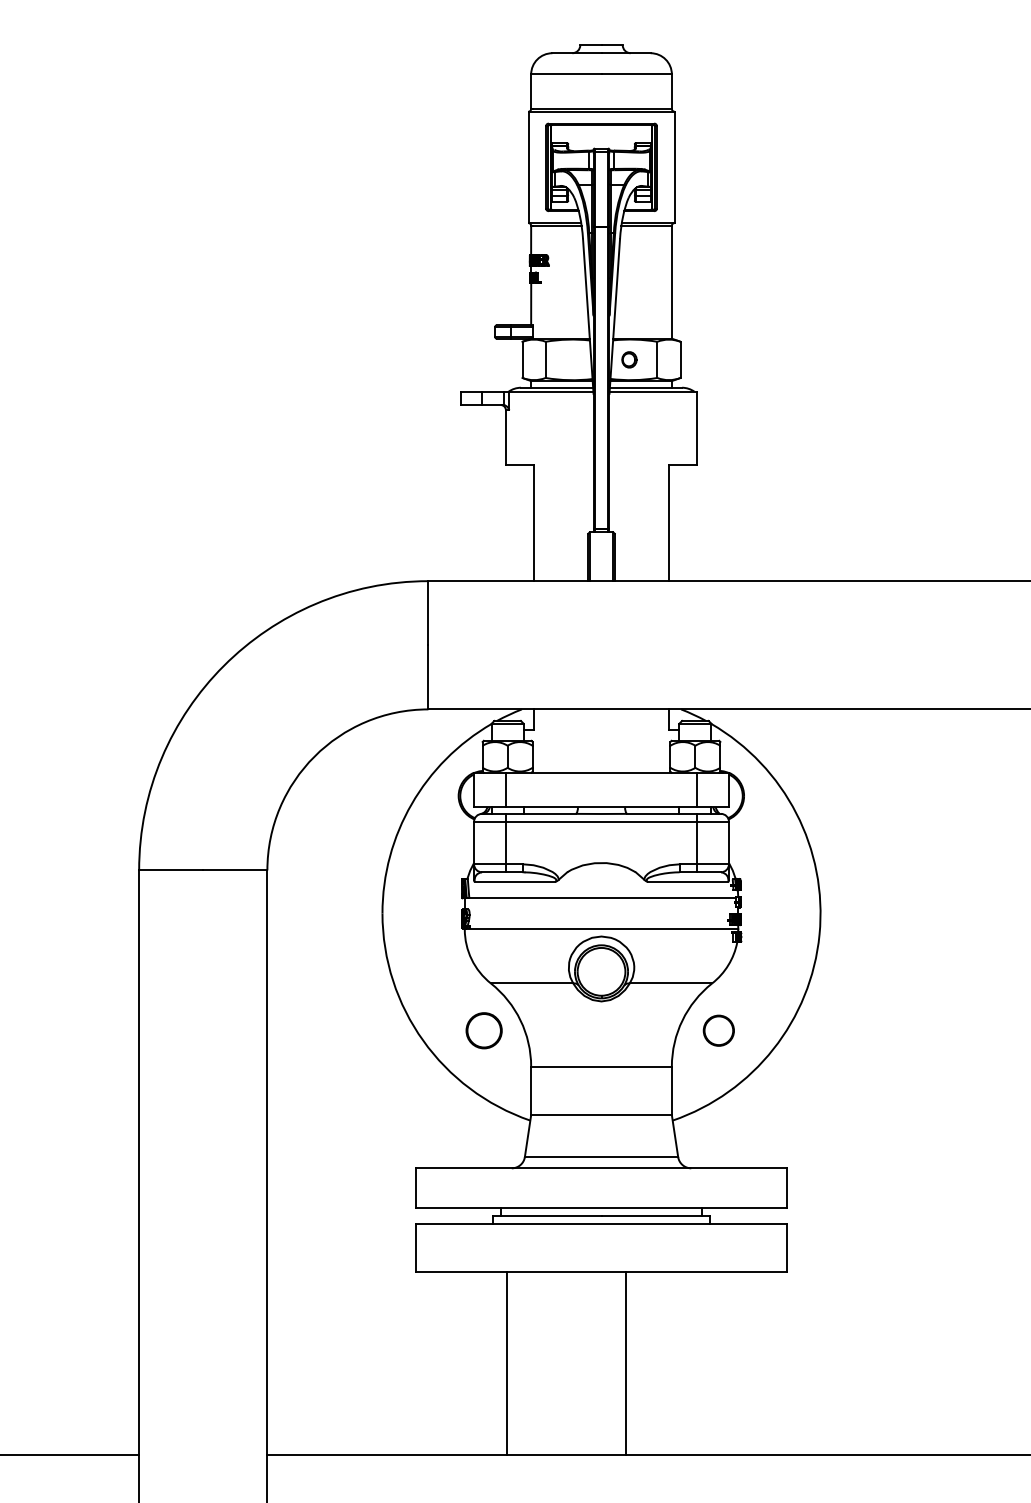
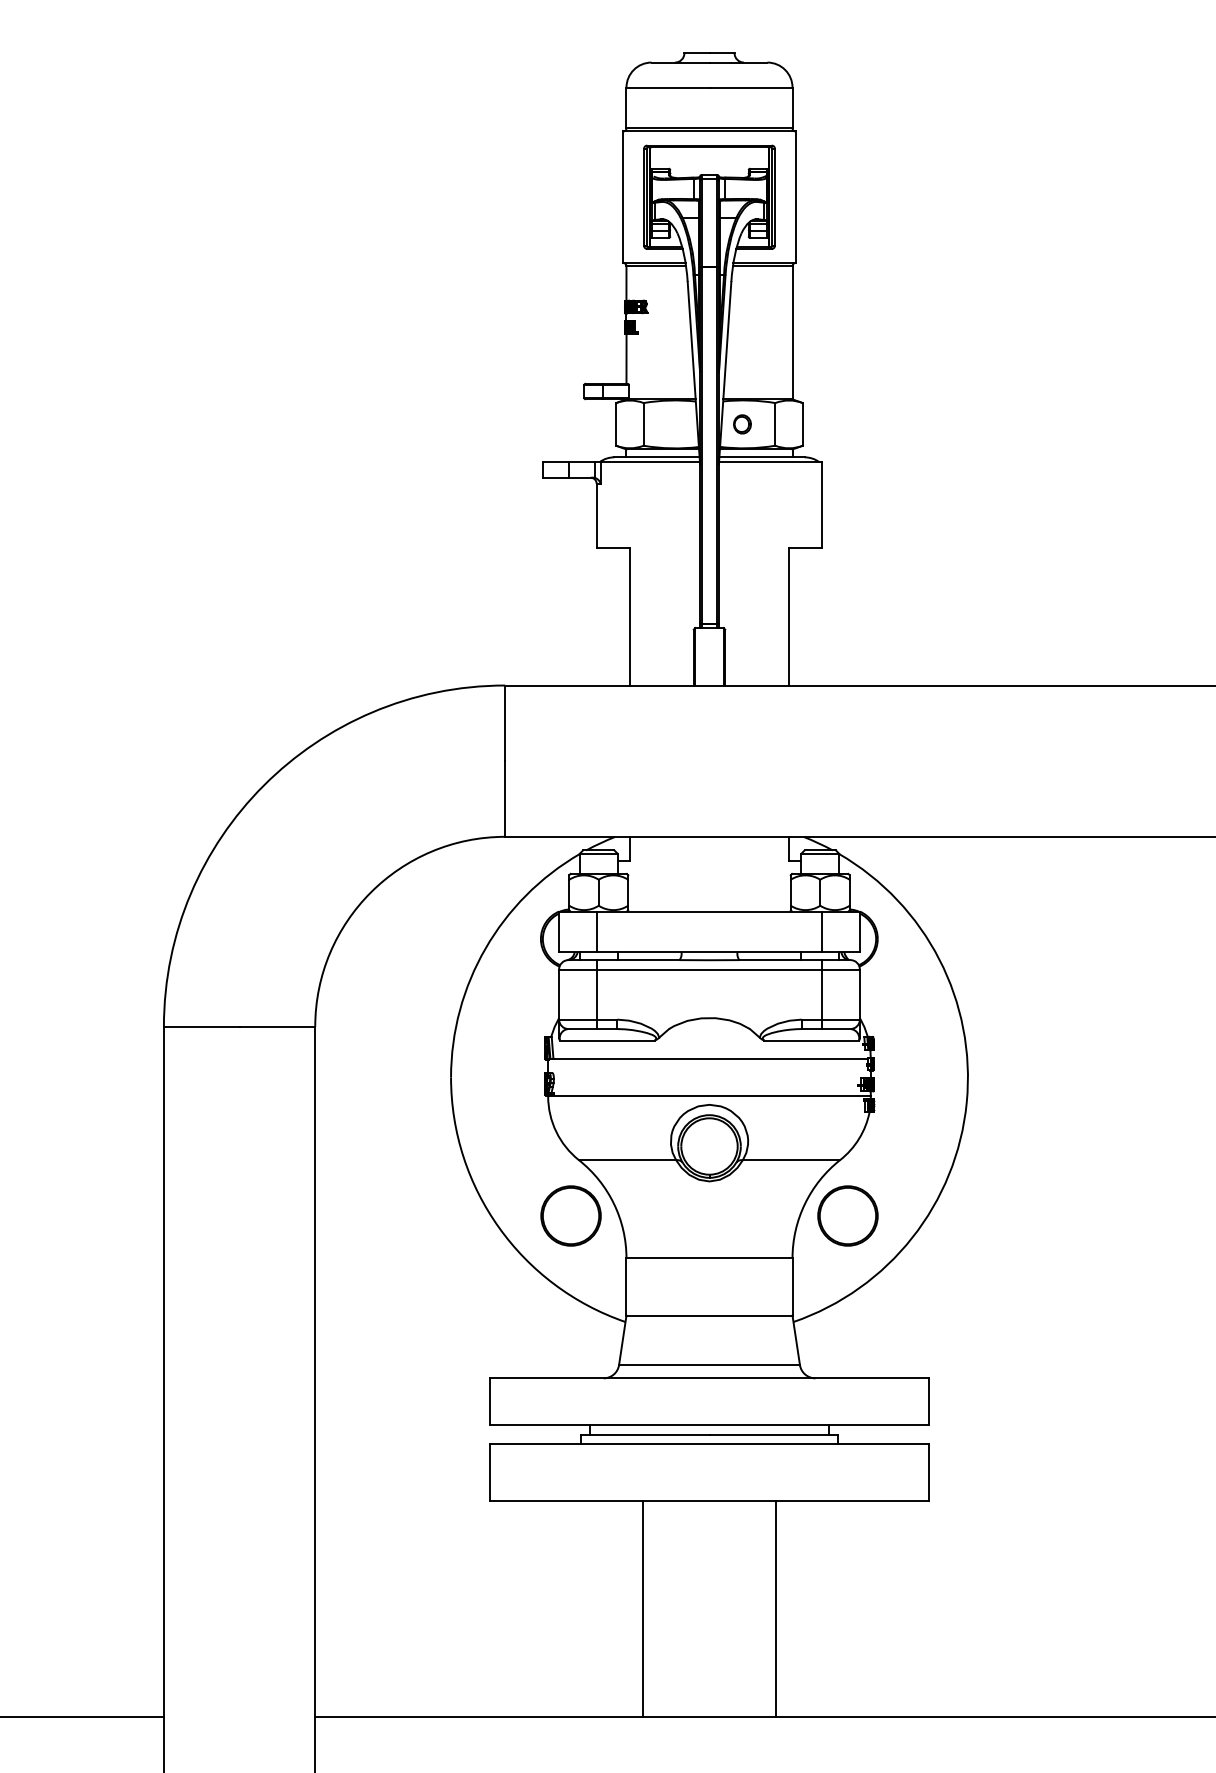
circle: (483, 1030) -> (570, 1215), size x1.43
circle: (718, 1030) -> (847, 1215), size x1.67
line: (507, 1363) -> (643, 1608), moved
line: (626, 1363) -> (775, 1608), moved

